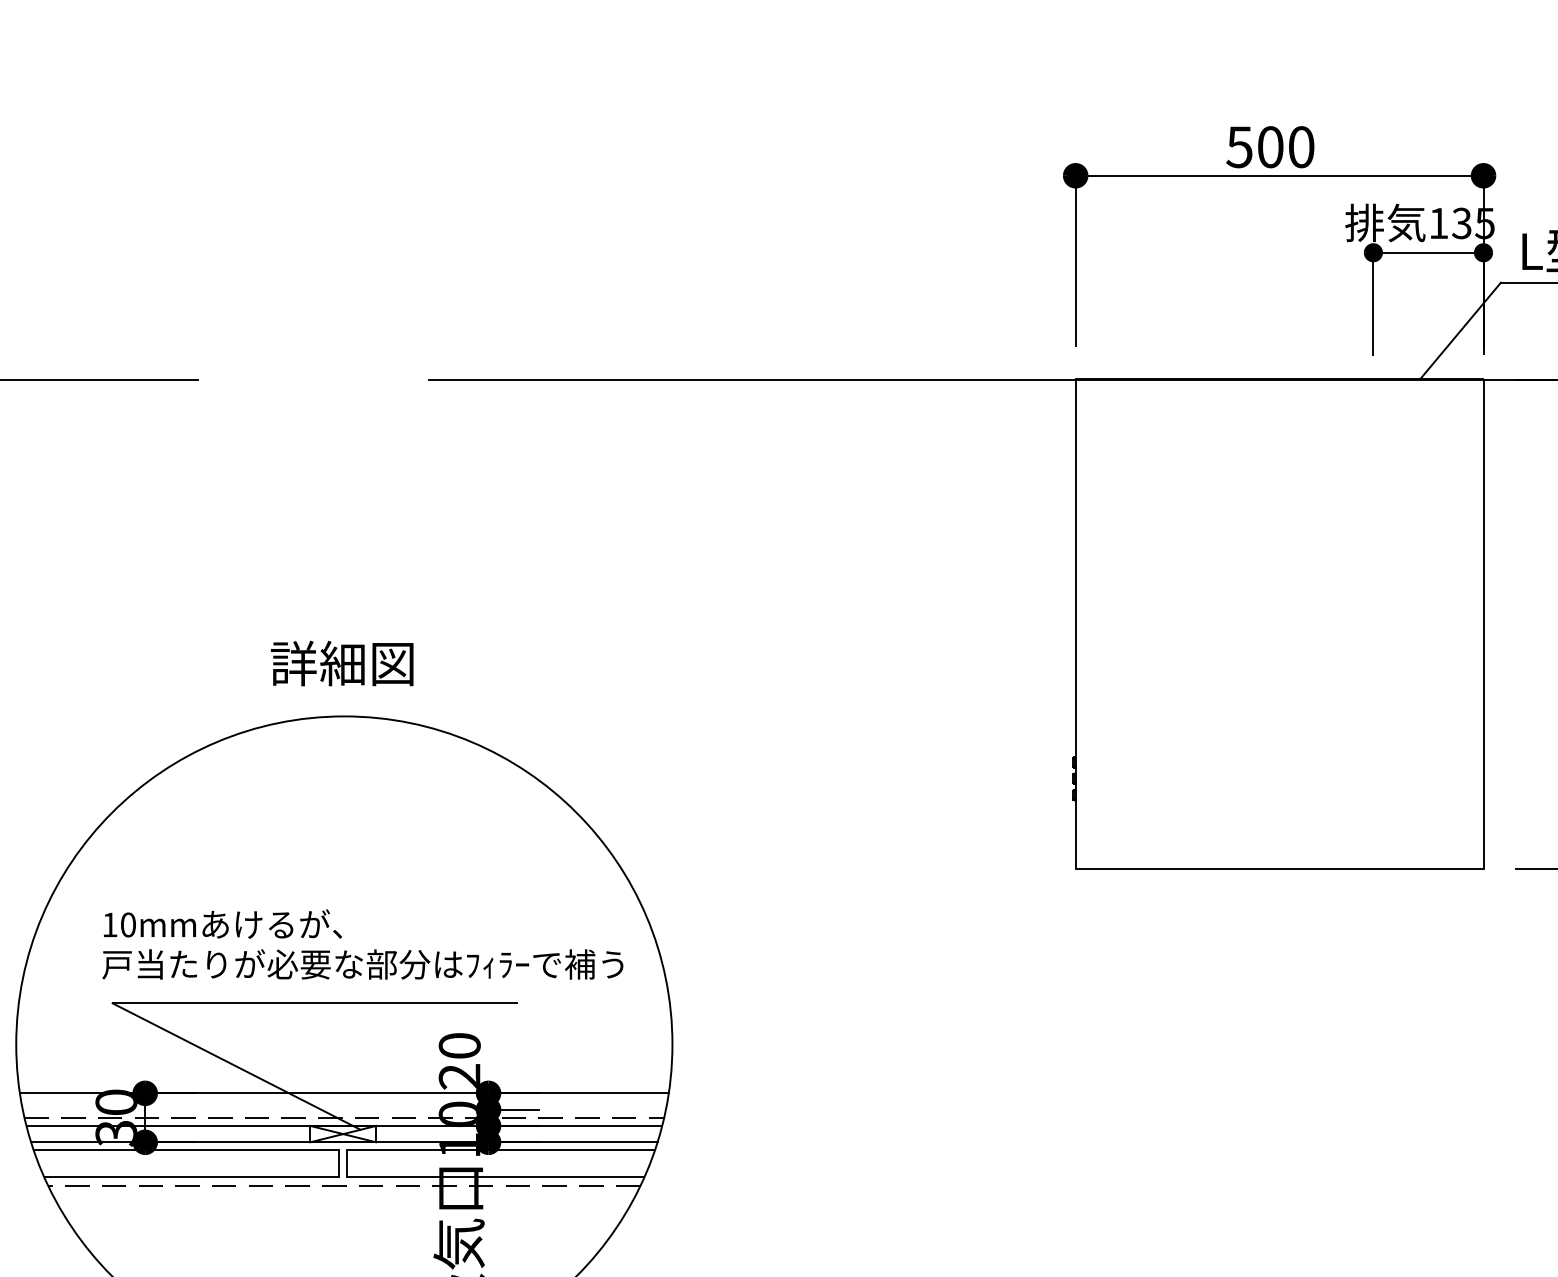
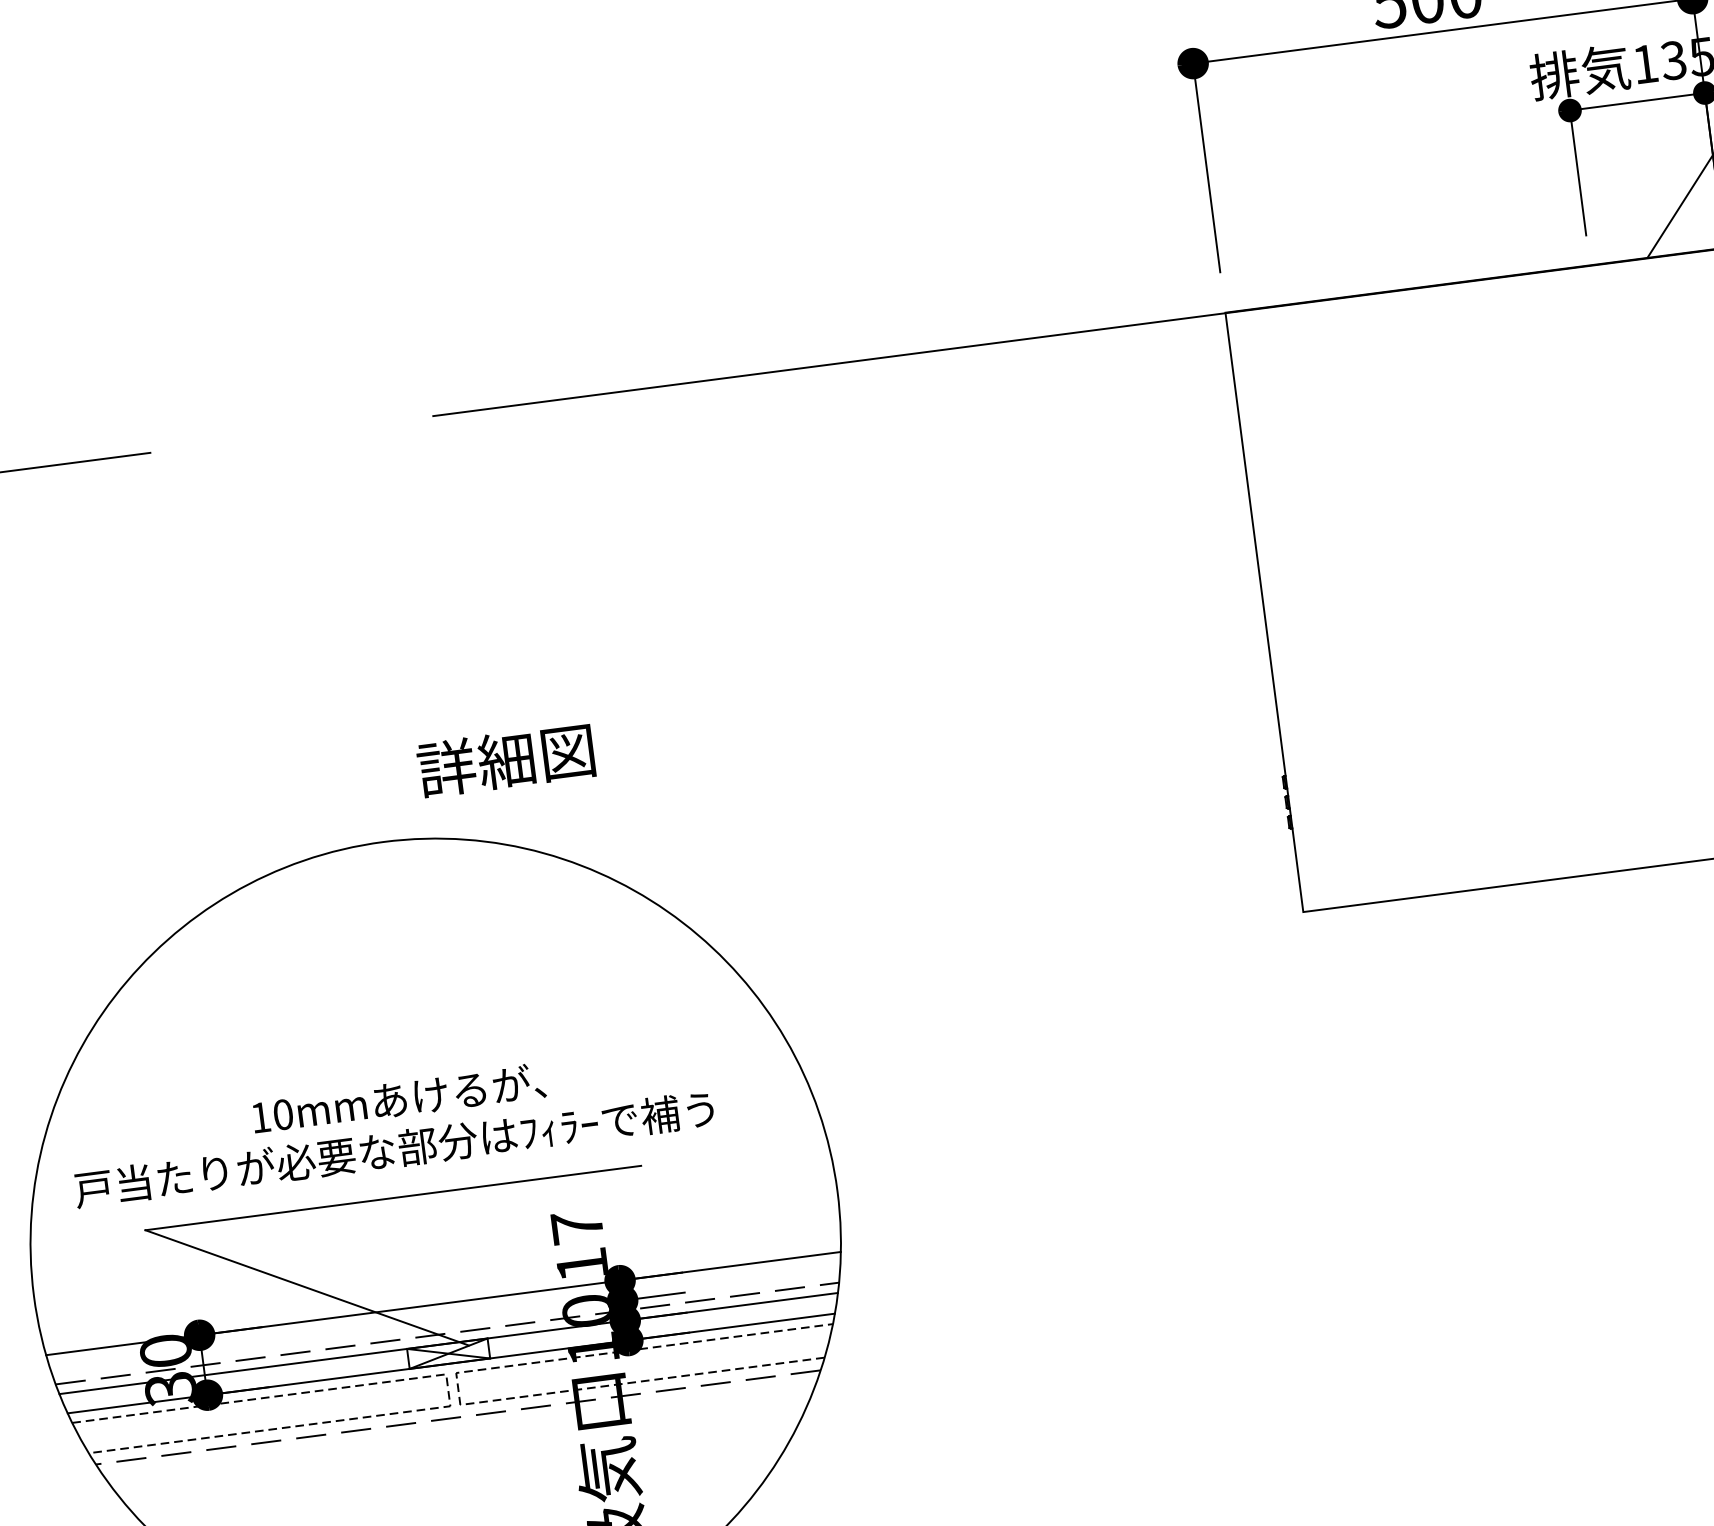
text: (342, 663) -> (506, 760), moved
text: (222, 923) -> (398, 1097), moved
text: (362, 964) -> (393, 1149), moved
text: (459, 1061) -> (579, 1246), 20 -> 17
line: (347, 1158) -> (457, 1382), solid -> dashed
line: (339, 1159) -> (448, 1385), solid -> dashed

